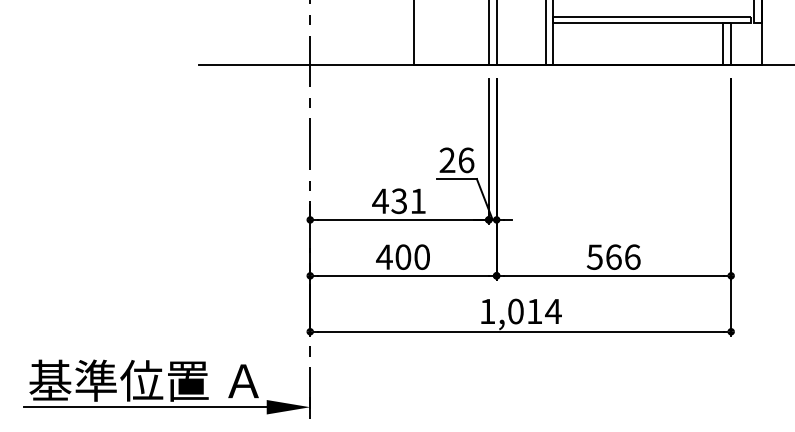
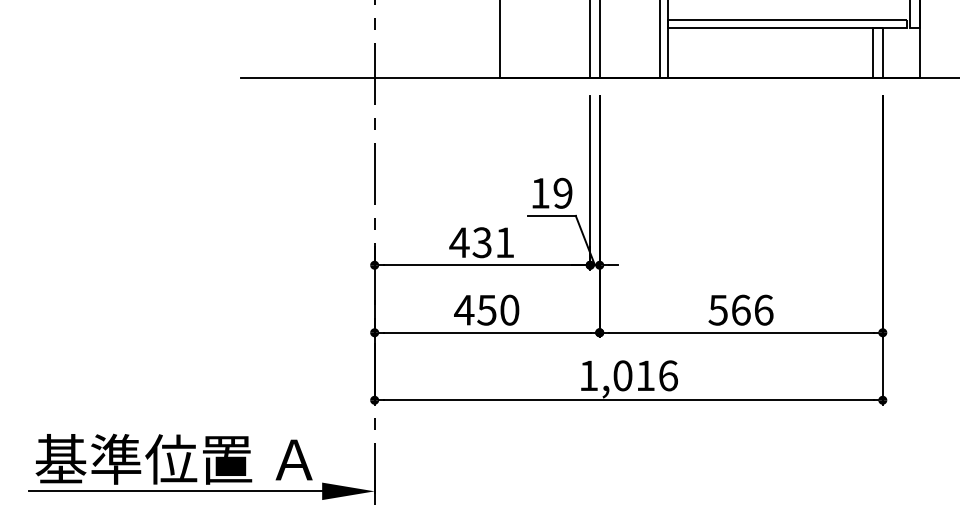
text: (456, 159) -> (551, 192), 26 -> 19
text: (402, 256) -> (486, 309), 400 -> 450
text: (553, 311) -> (668, 375), 1,014 -> 1,016

